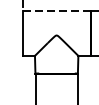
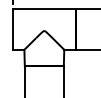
line: (55, 10) -> (43, 8), dashed -> solid

